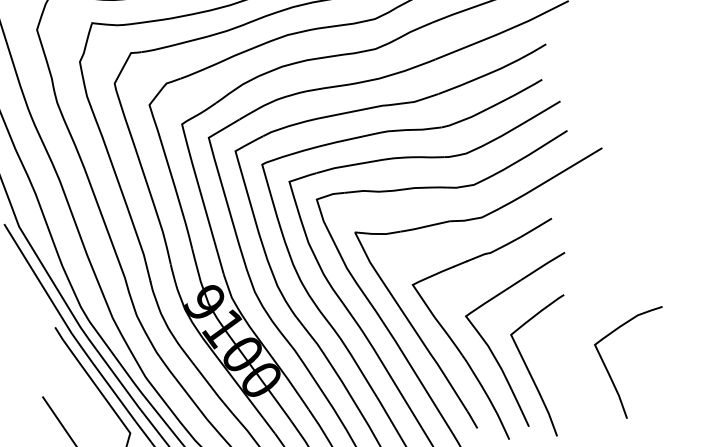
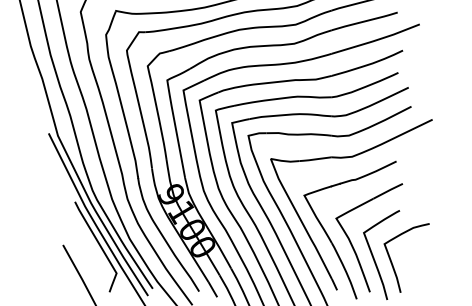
curve: (611, 375) -> (393, 264), moved

